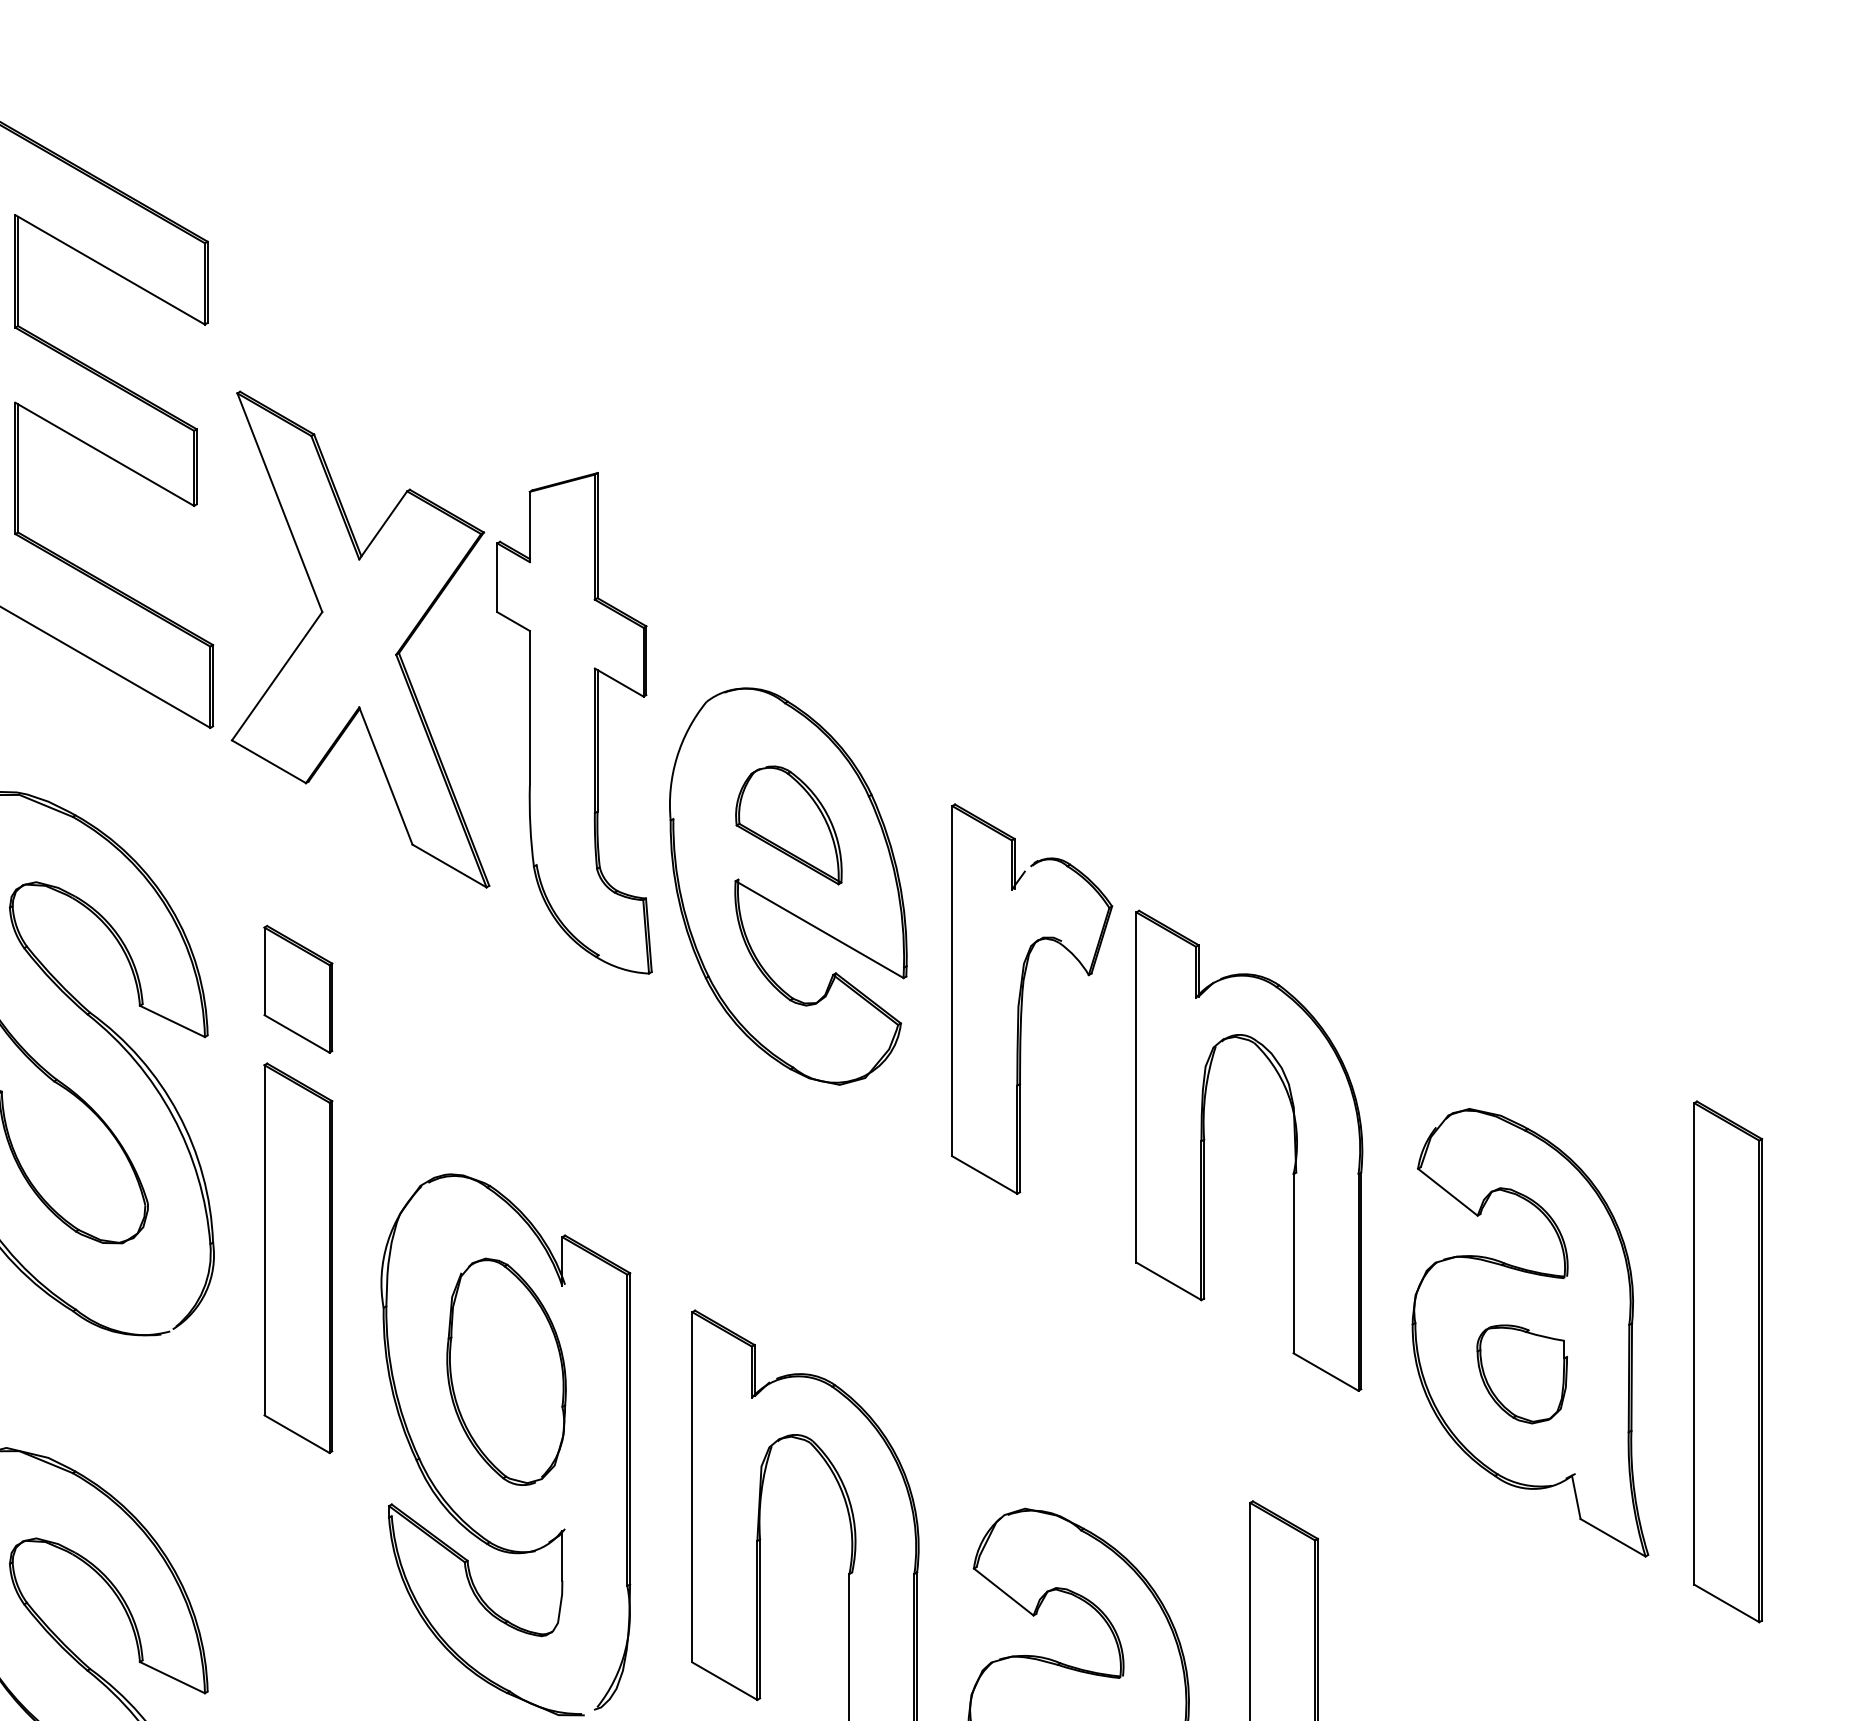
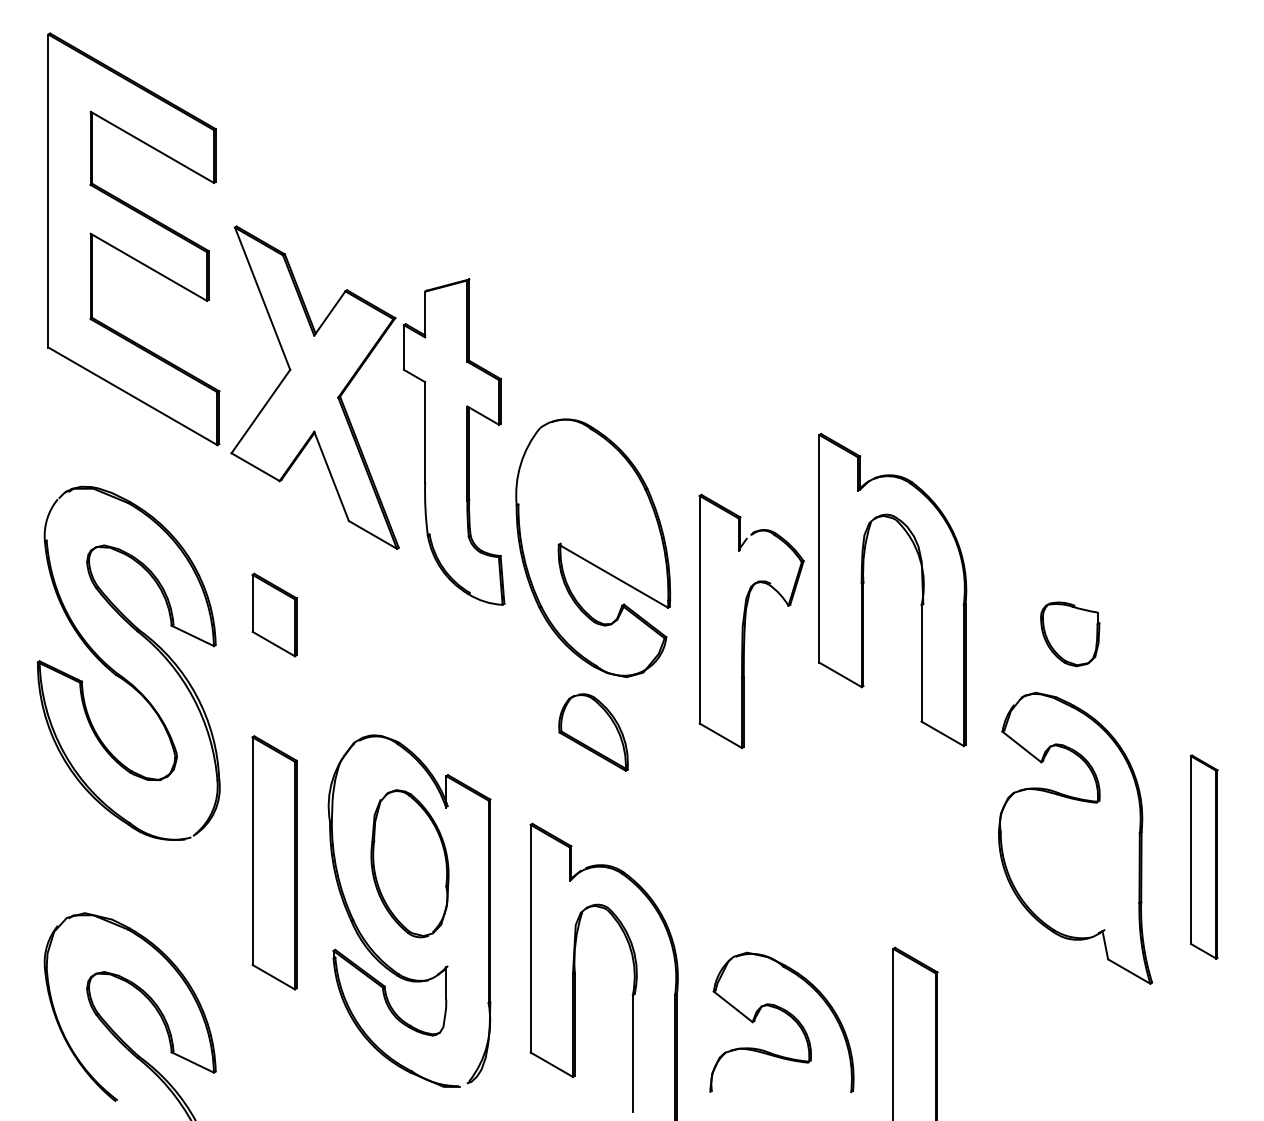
part: (788, 825) -> (593, 732), moved
part: (1205, 1140) -> (864, 583), moved
part: (298, 1257) -> (274, 862), moved
part: (1728, 1360) -> (1204, 856), size x0.6
part: (1522, 1374) -> (1070, 634), moved

